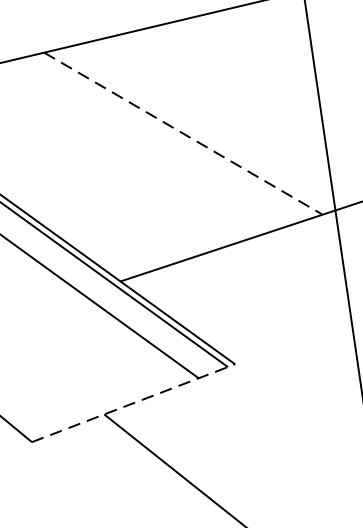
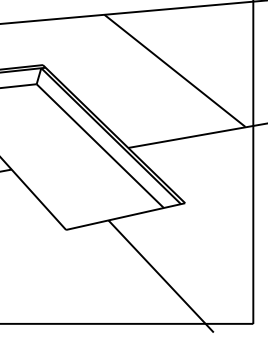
line: (184, 134) -> (175, 71), dashed -> solid
line: (134, 402) -> (126, 216), dashed -> solid

